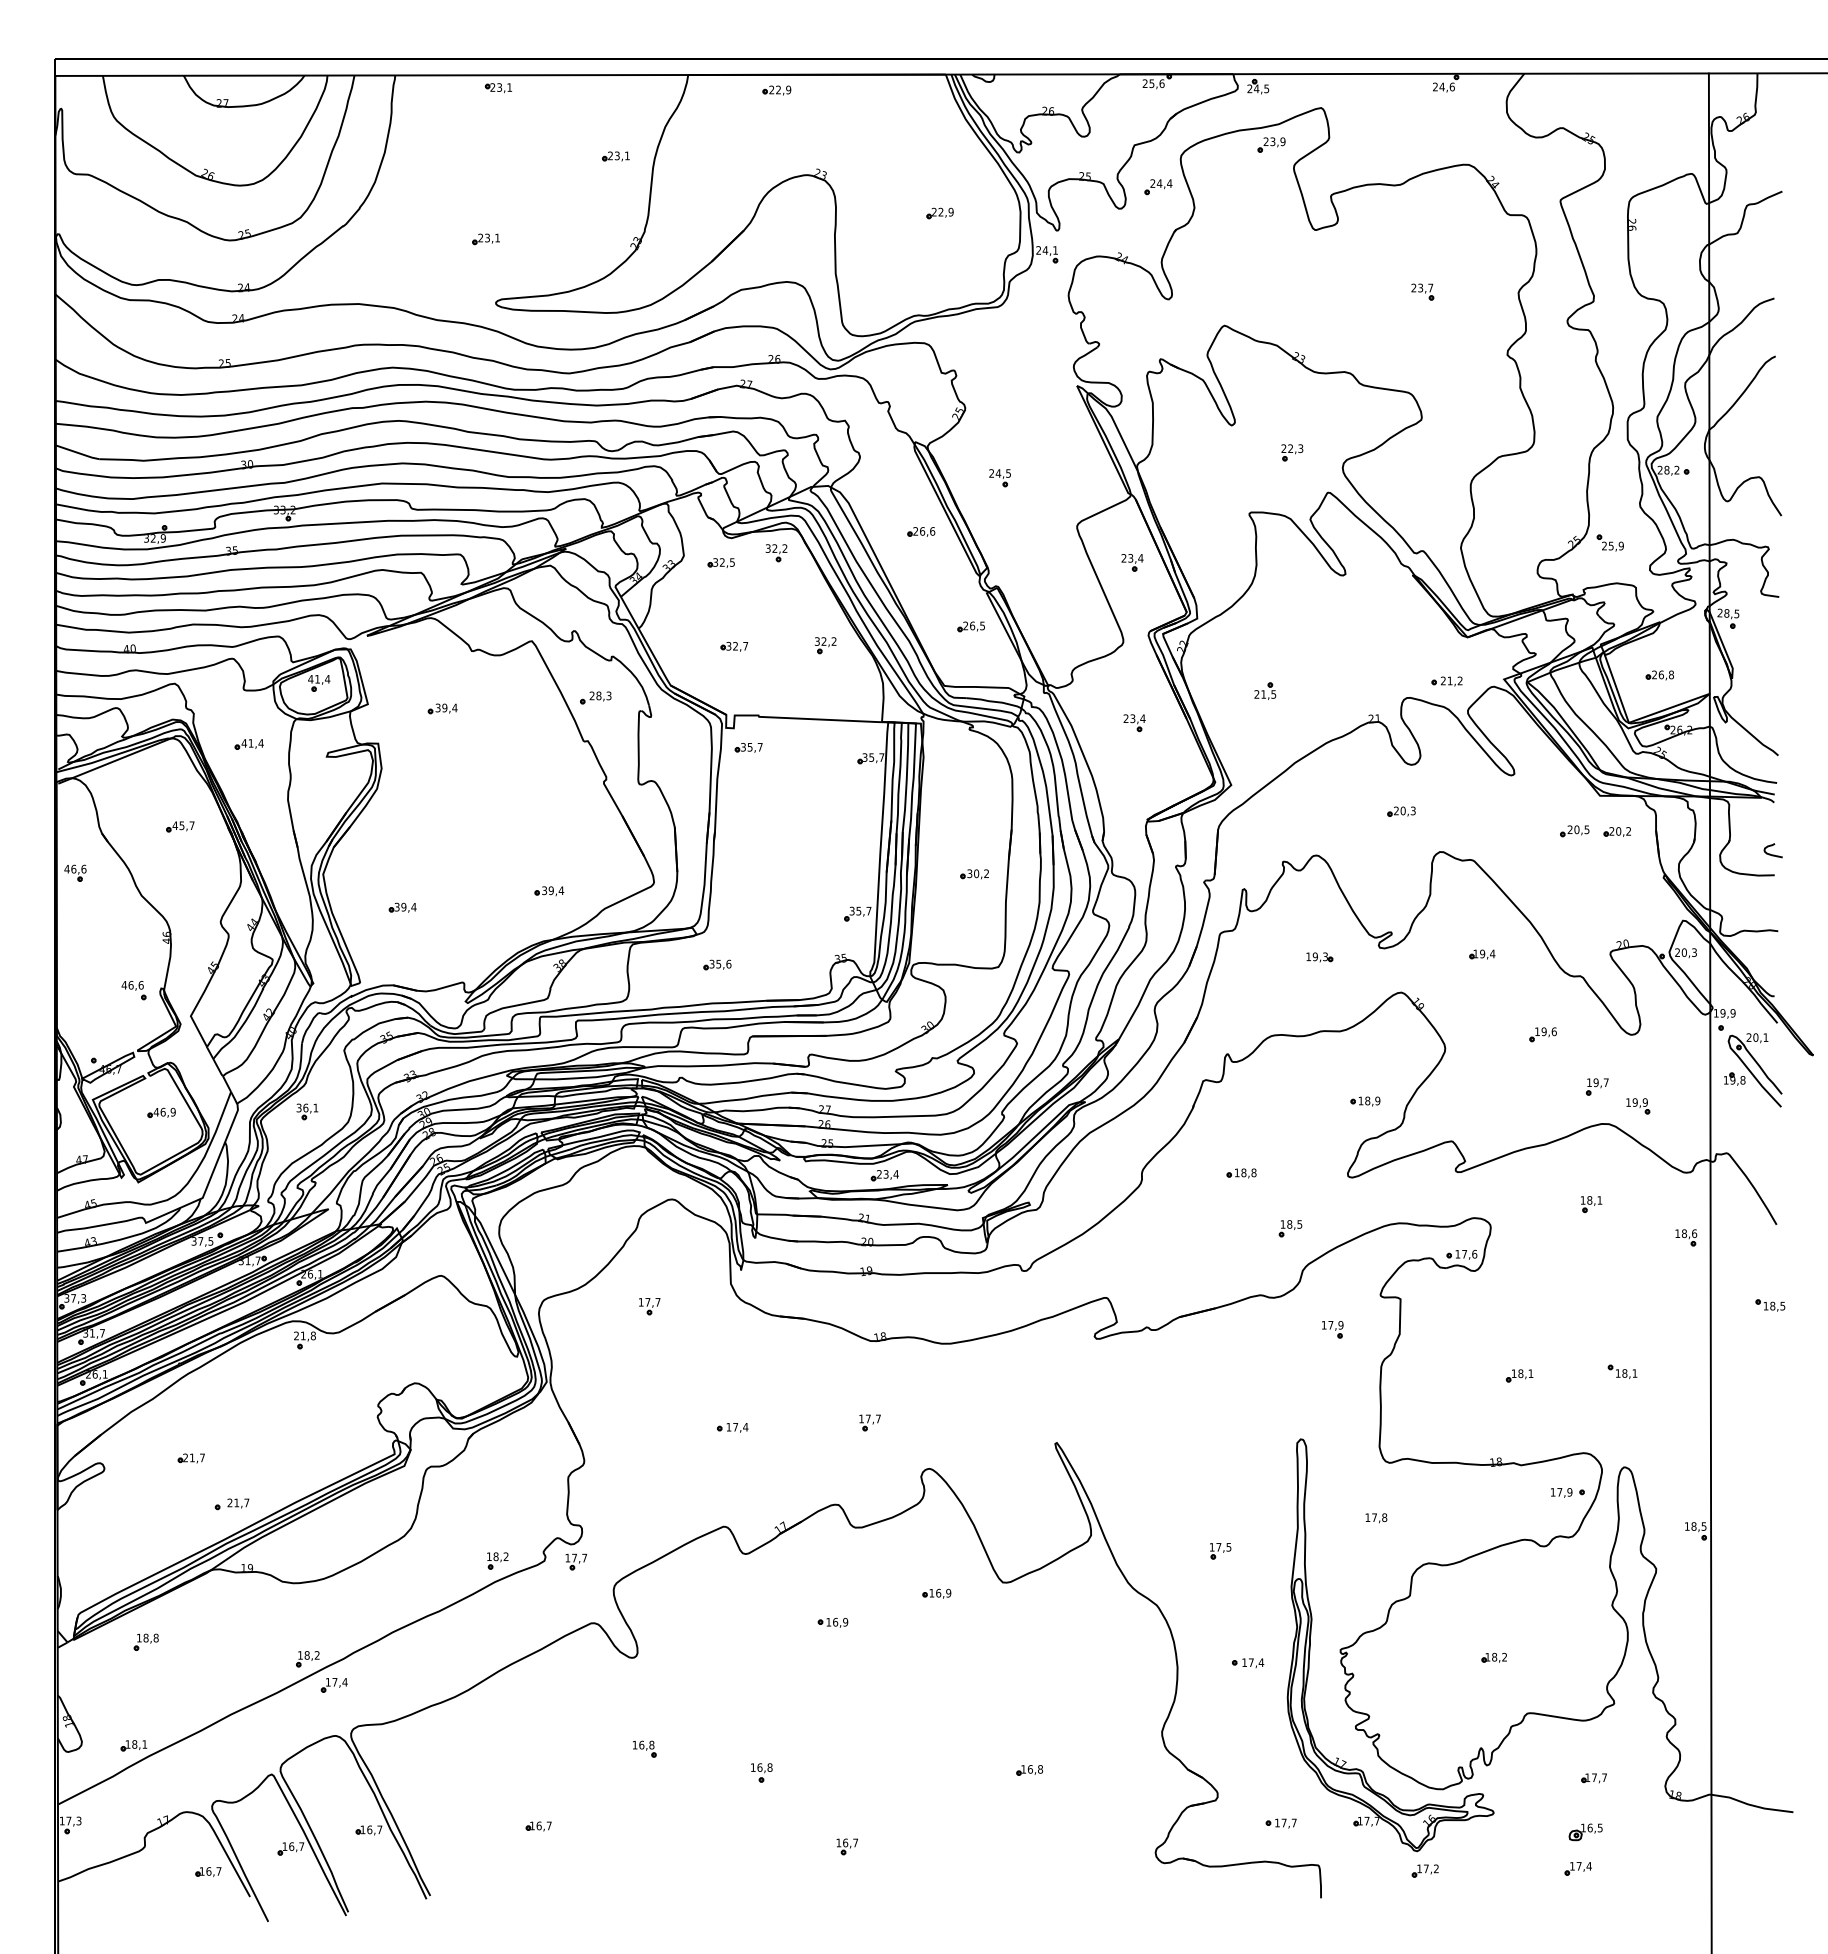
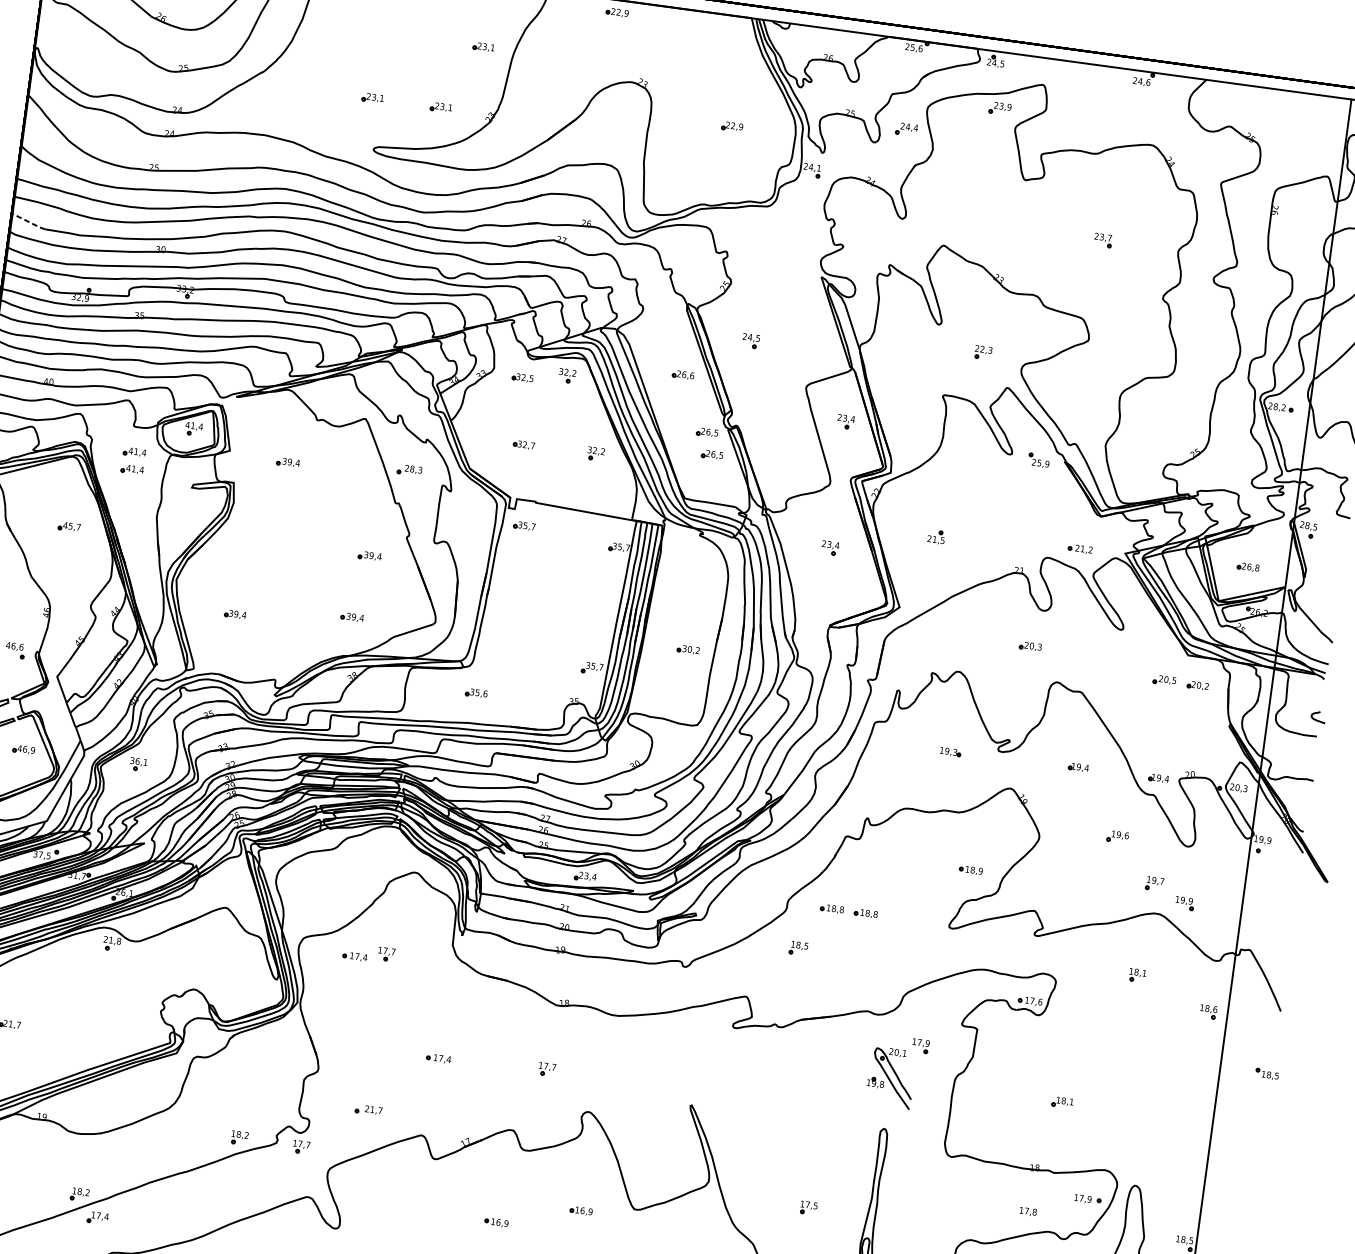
part: (572, 239) -> (440, 107), added
line: (78, 452) -> (29, 221), solid -> dashed
part: (1609, 542) -> (1038, 460), moved
part: (960, 599) -> (706, 432), added
part: (248, 722) -> (134, 452), added
part: (560, 811) -> (369, 555), added
part: (1584, 954) -> (1158, 778), added
part: (1753, 1070) -> (891, 1077), moved
part: (1198, 1173) -> (832, 908), added
part: (1290, 1228) -> (798, 948), moved
part: (610, 1314) -> (354, 956), added
part: (1622, 1371) -> (1143, 1110), removed
part: (231, 1504) -> (368, 1110), moved
text: (1376, 1518) -> (1028, 1211), moved

